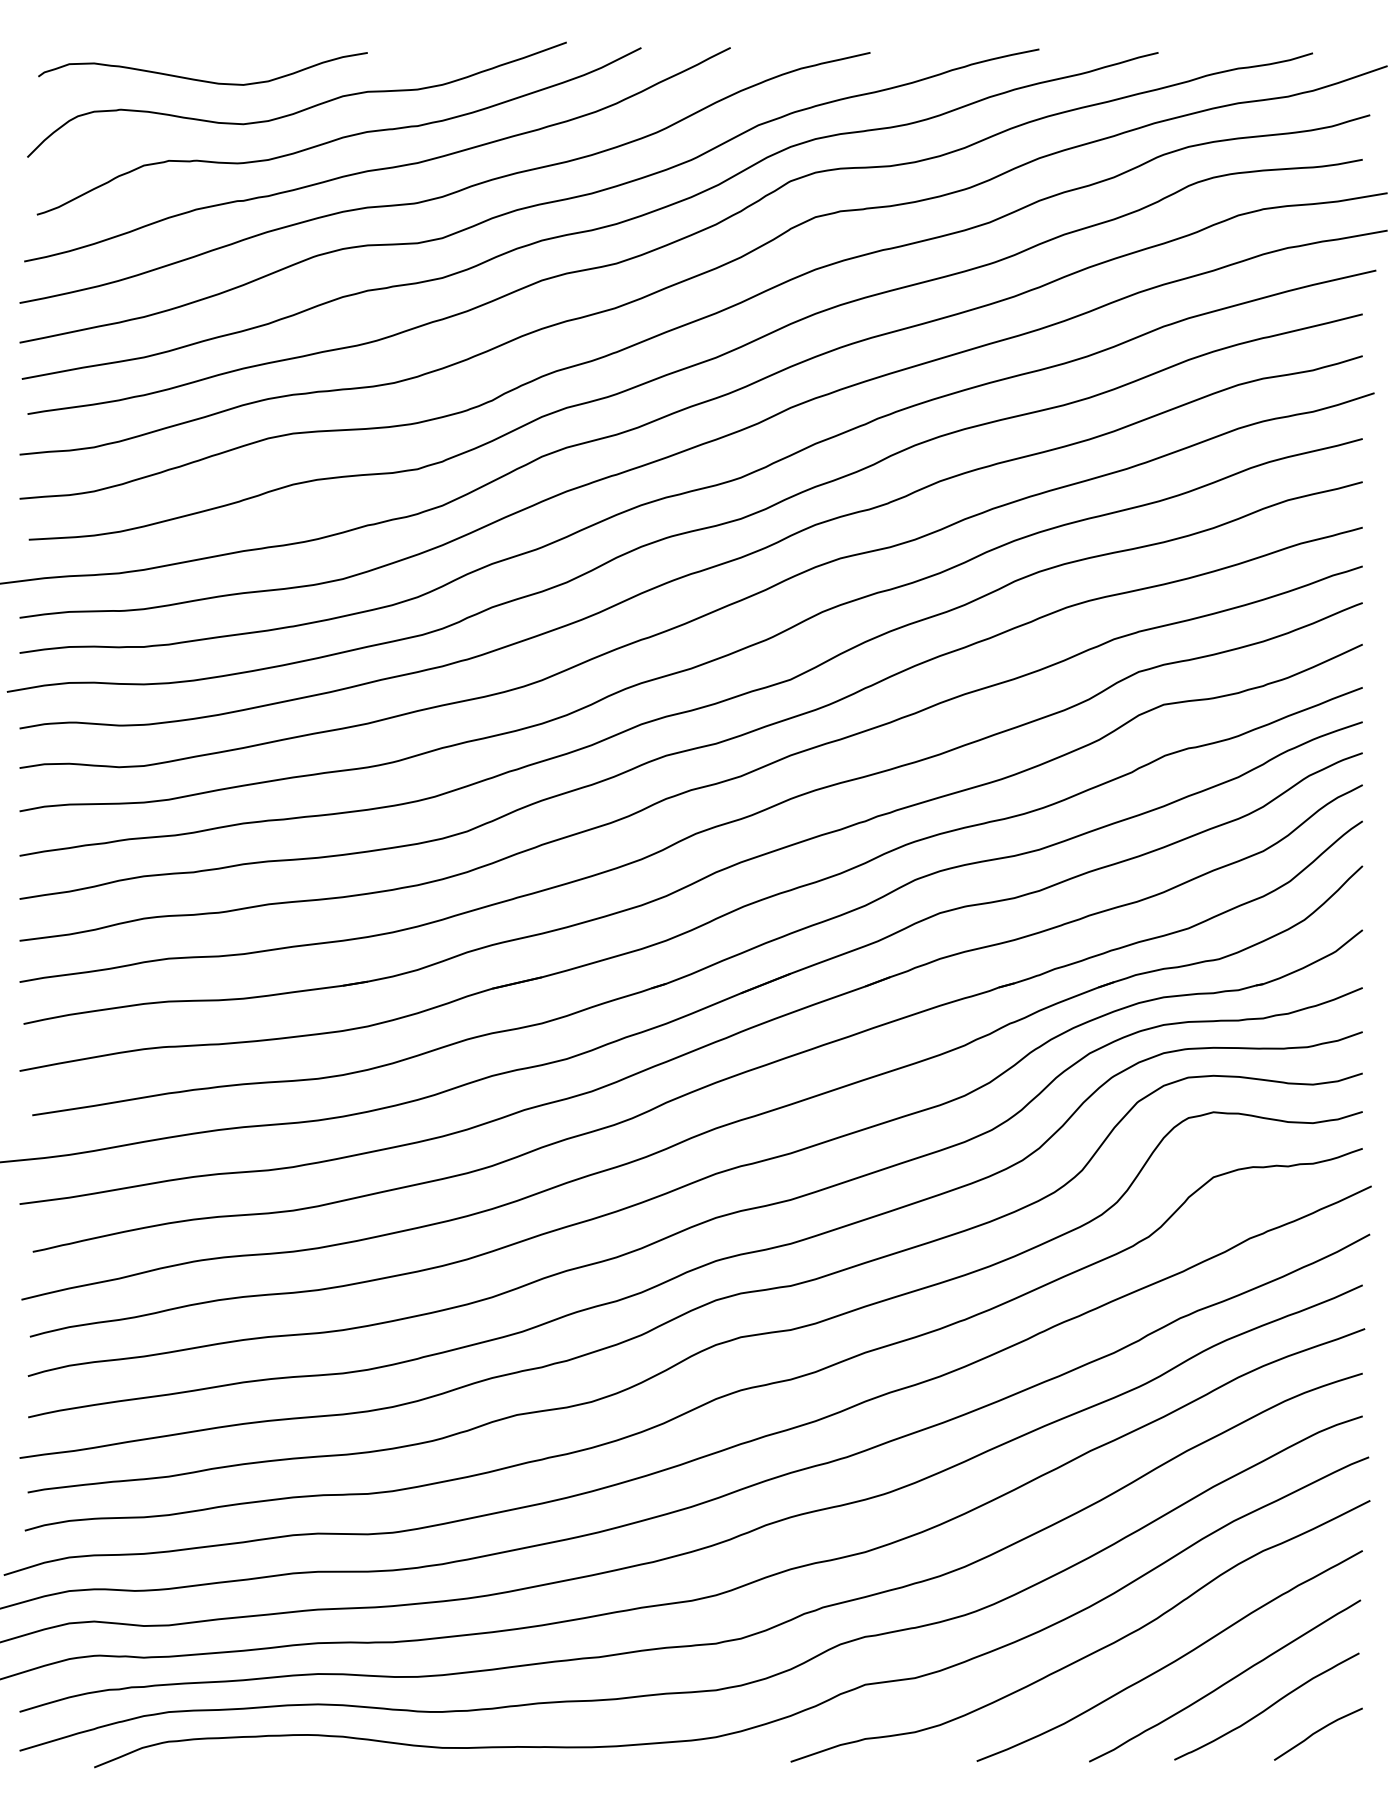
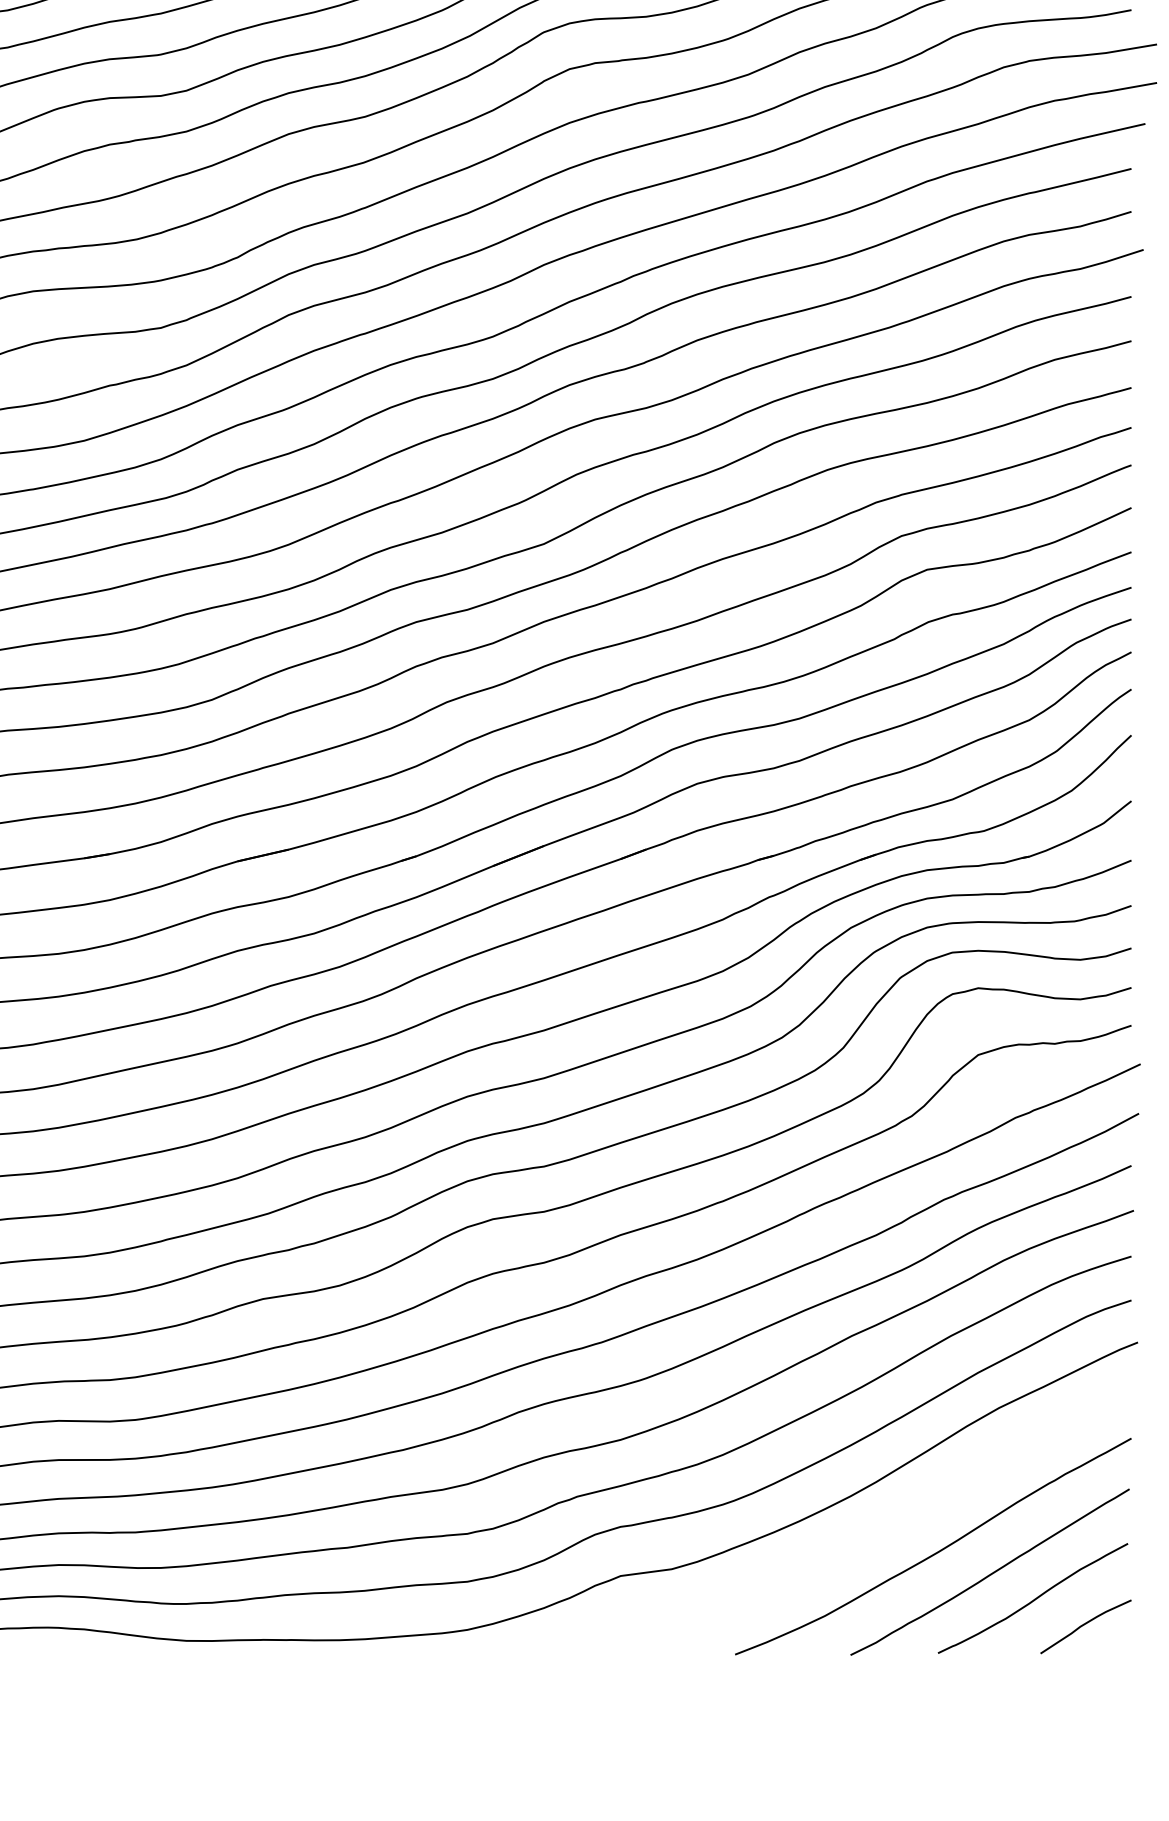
curve: (1093, 1651) -> (855, 1541), removed

